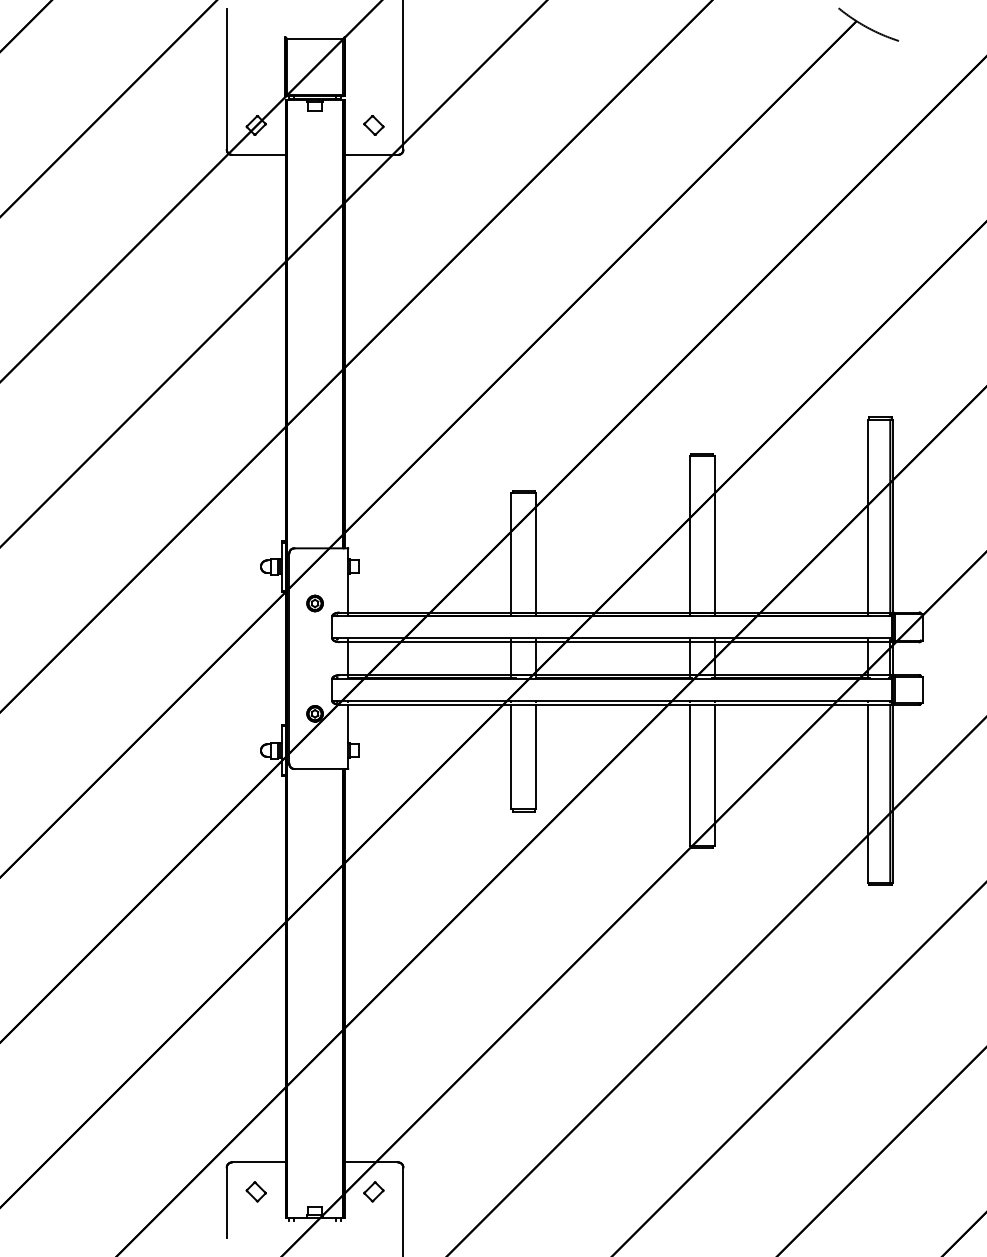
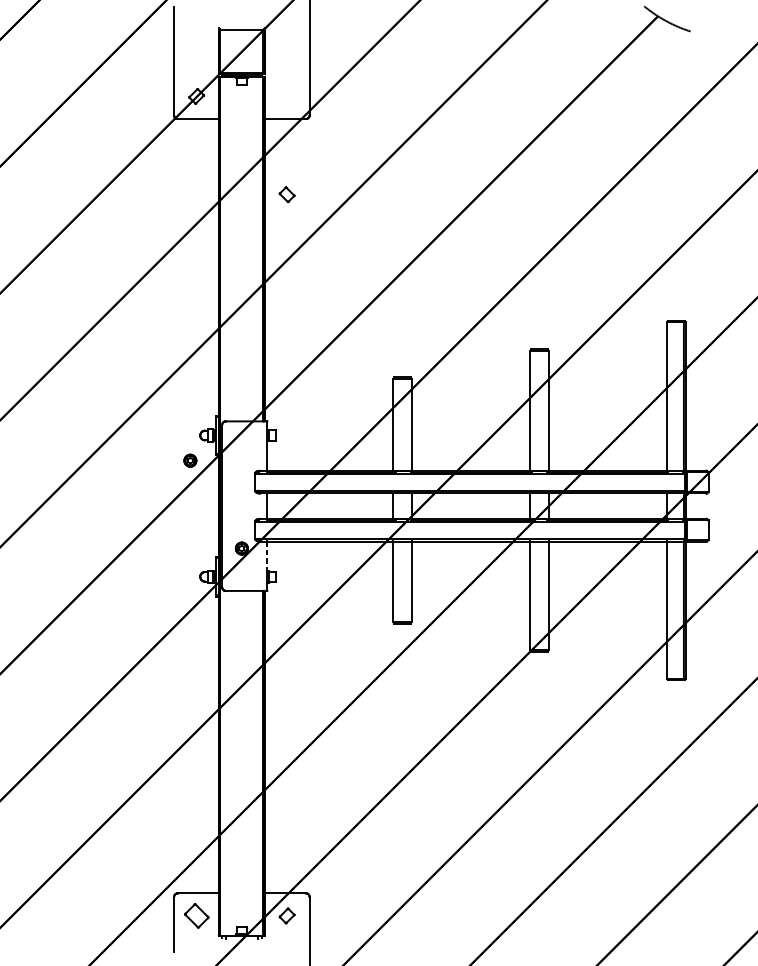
part: (373, 125) -> (286, 194), moved
part: (314, 603) -> (189, 460), moved
line: (348, 724) -> (267, 556), solid -> dashed
part: (255, 1191) -> (196, 915), size x1.6

